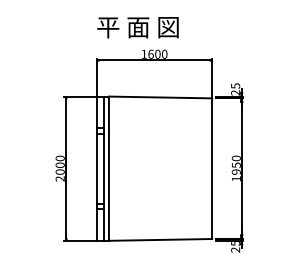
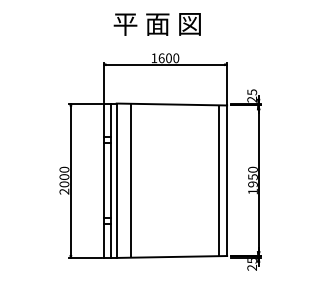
text: (137, 27) -> (156, 24), moved
line: (122, 168) -> (131, 180), added
line: (204, 168) -> (218, 180), added

